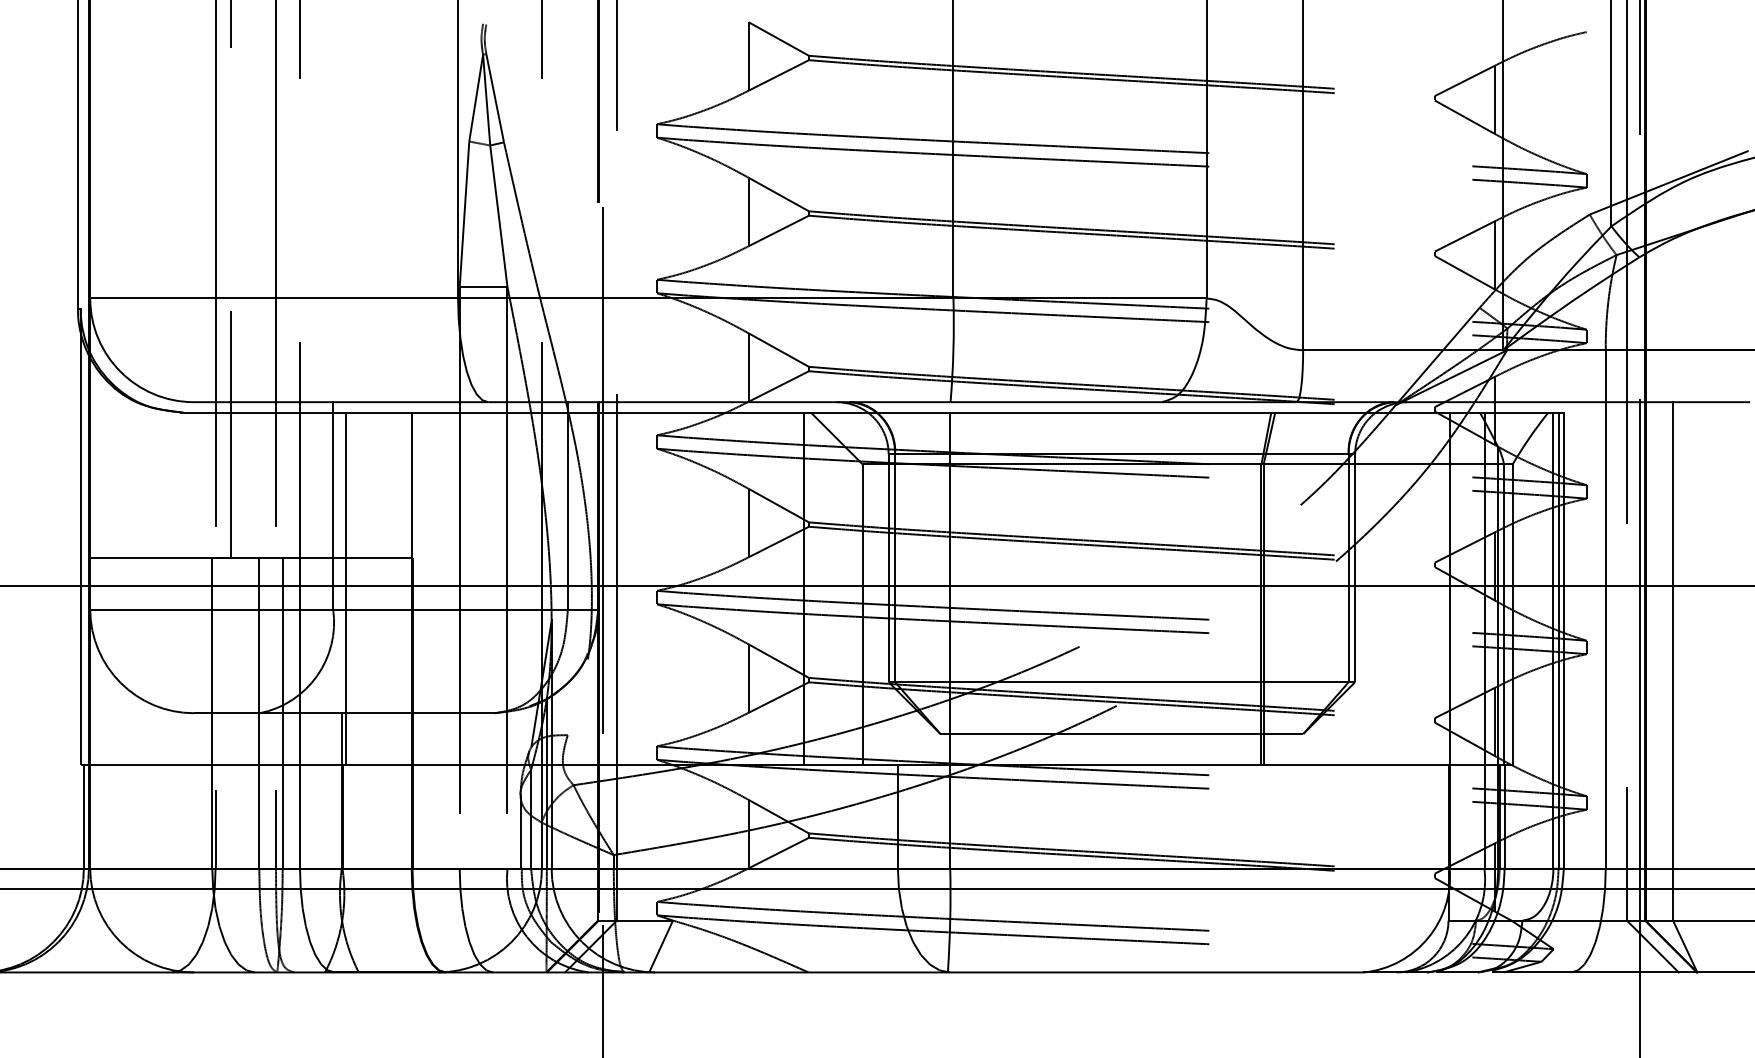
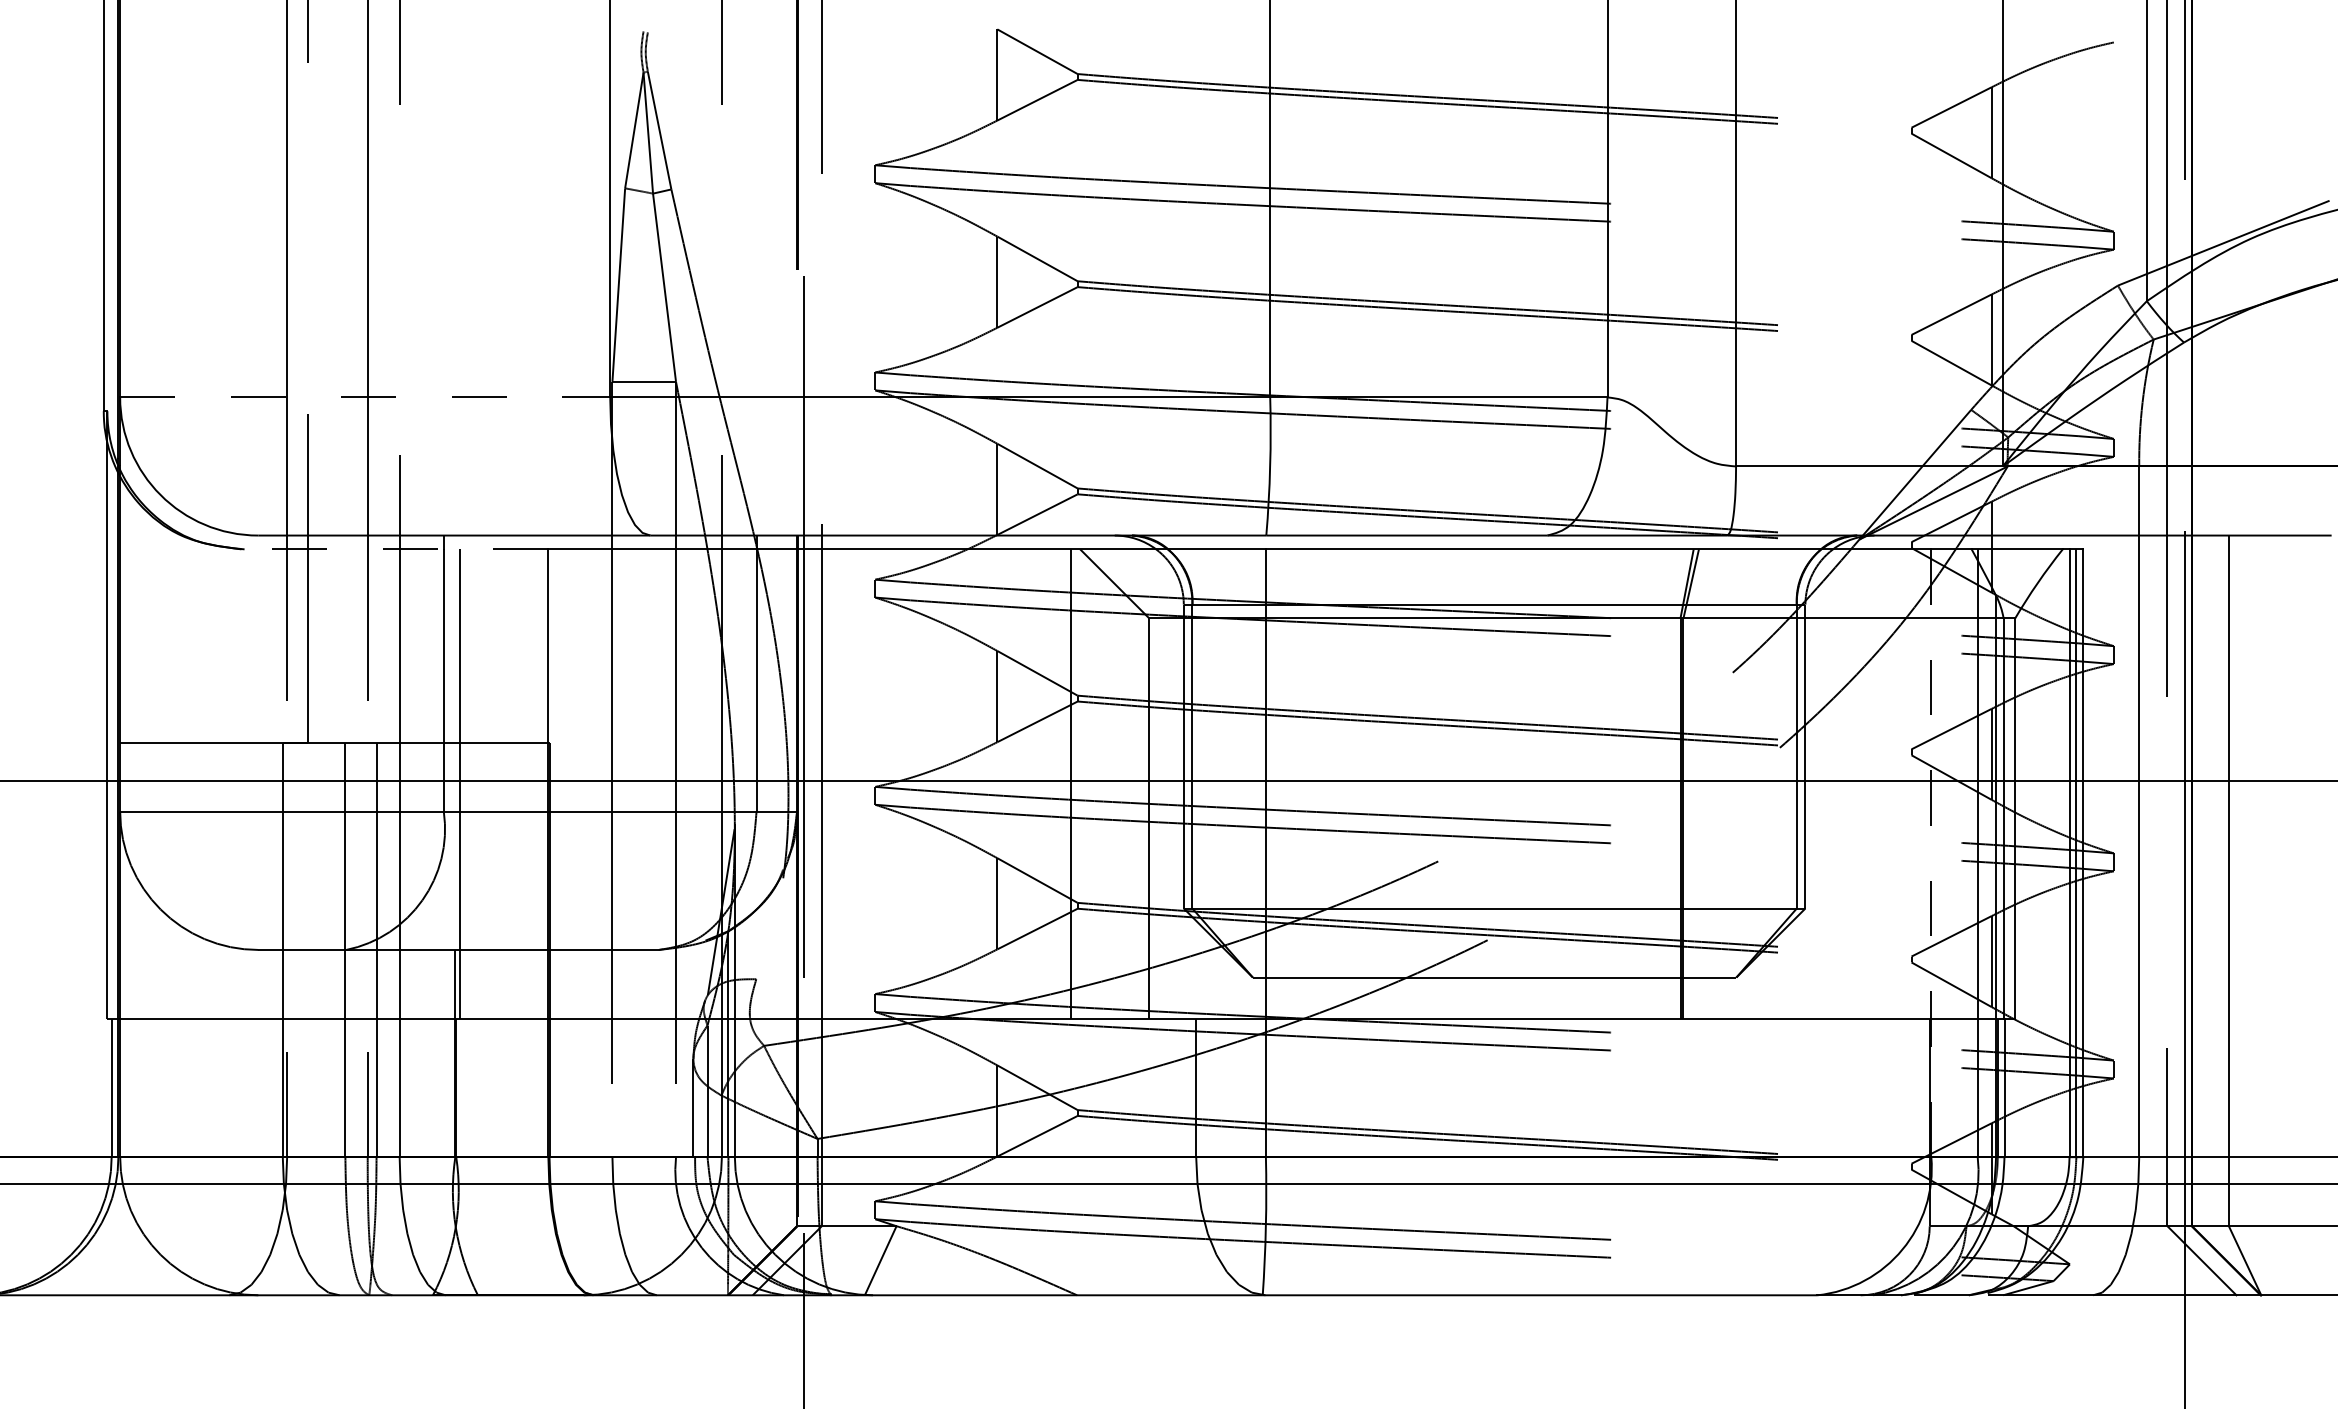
line: (274, 298) -> (365, 397), solid -> dashed
line: (296, 412) -> (394, 549), solid -> dashed
line: (1449, 640) -> (1931, 853), solid -> dashed

